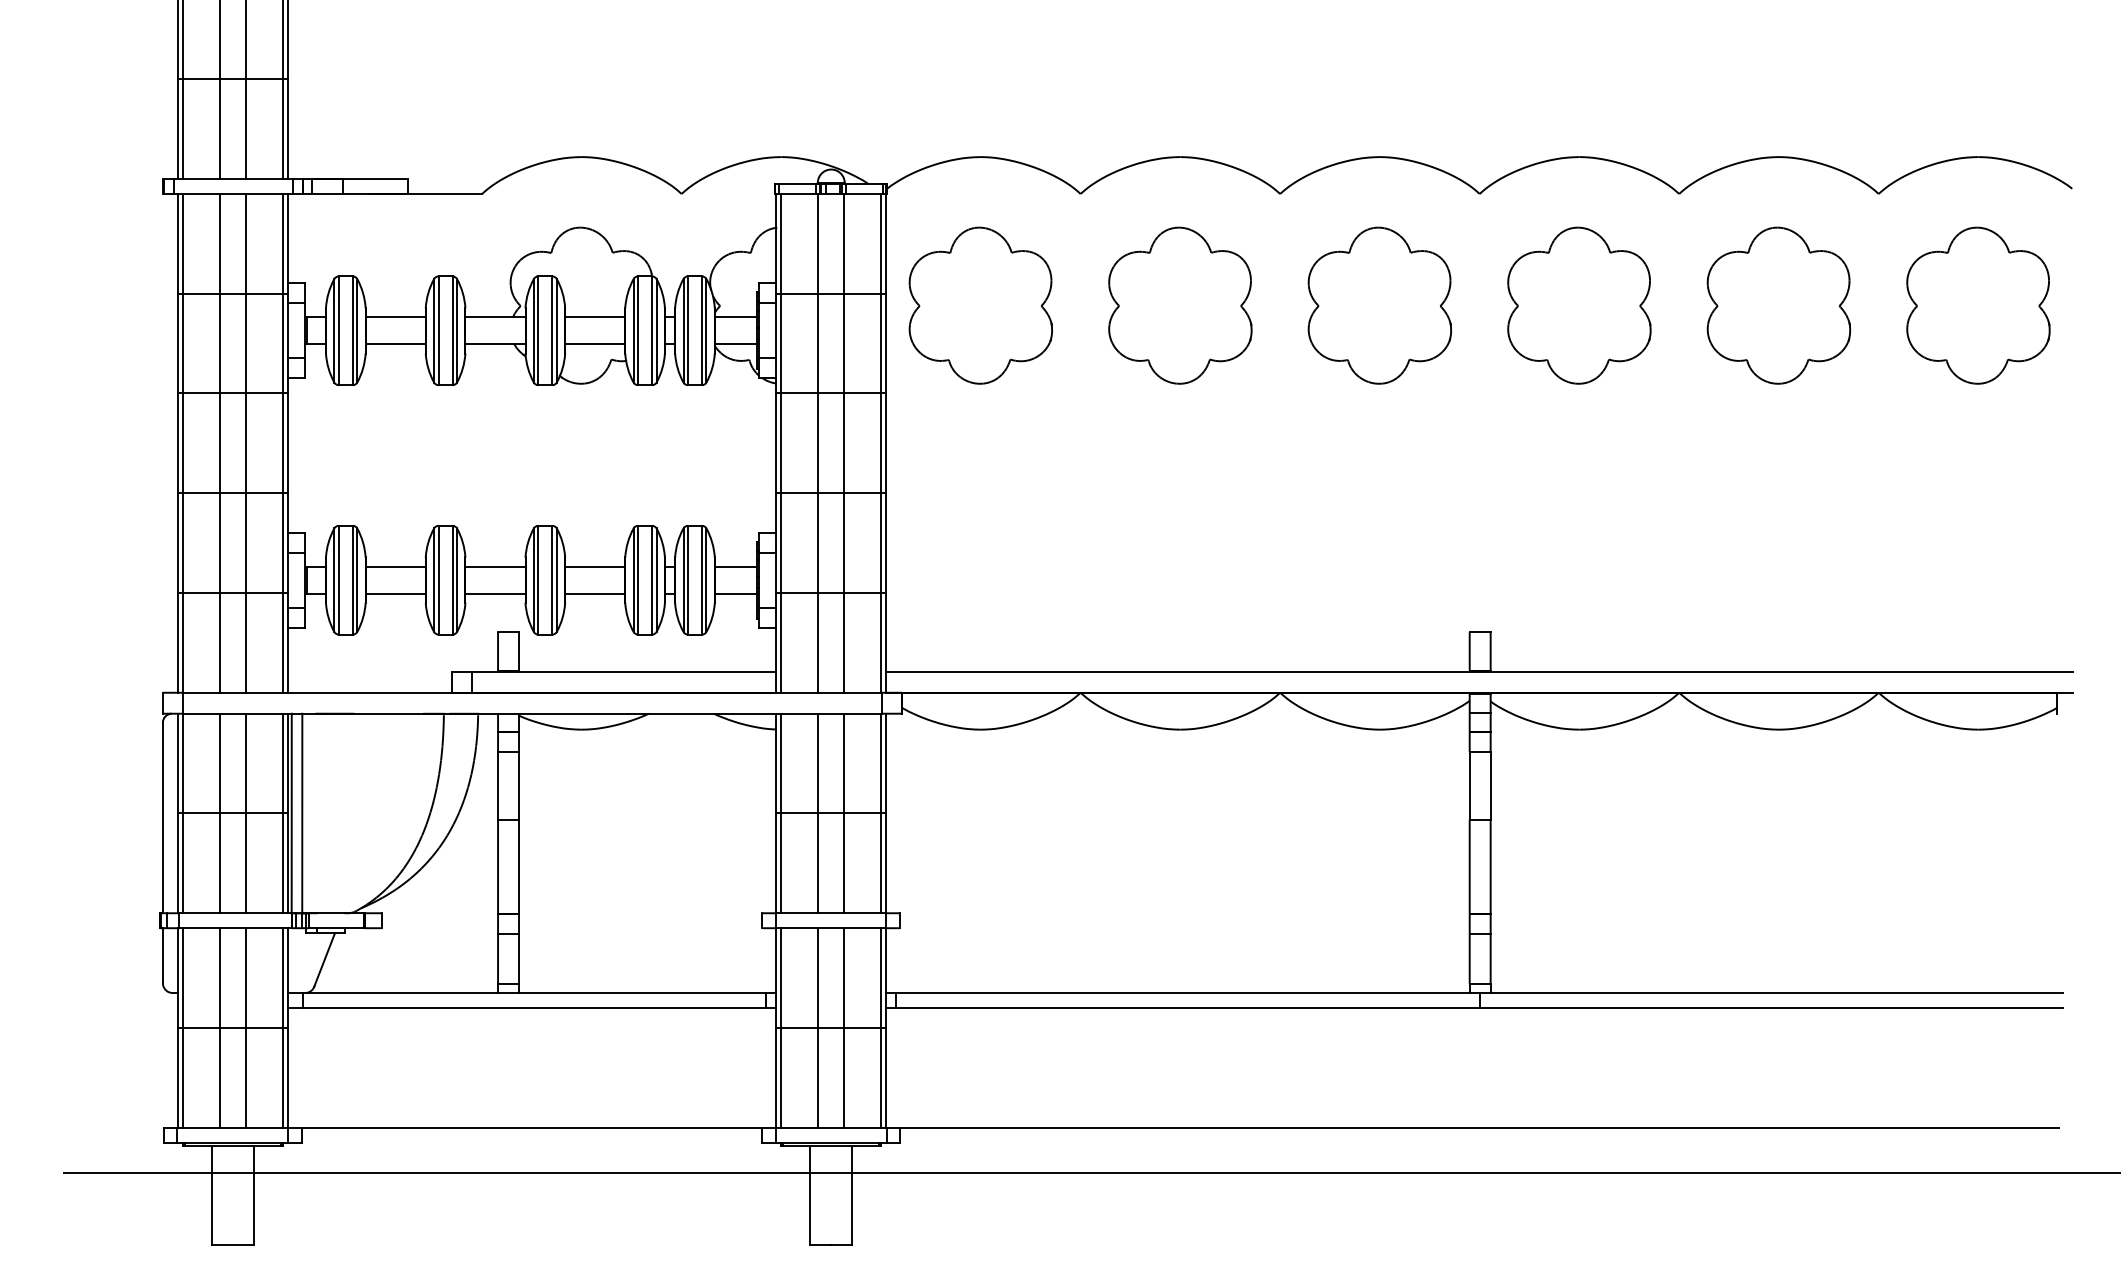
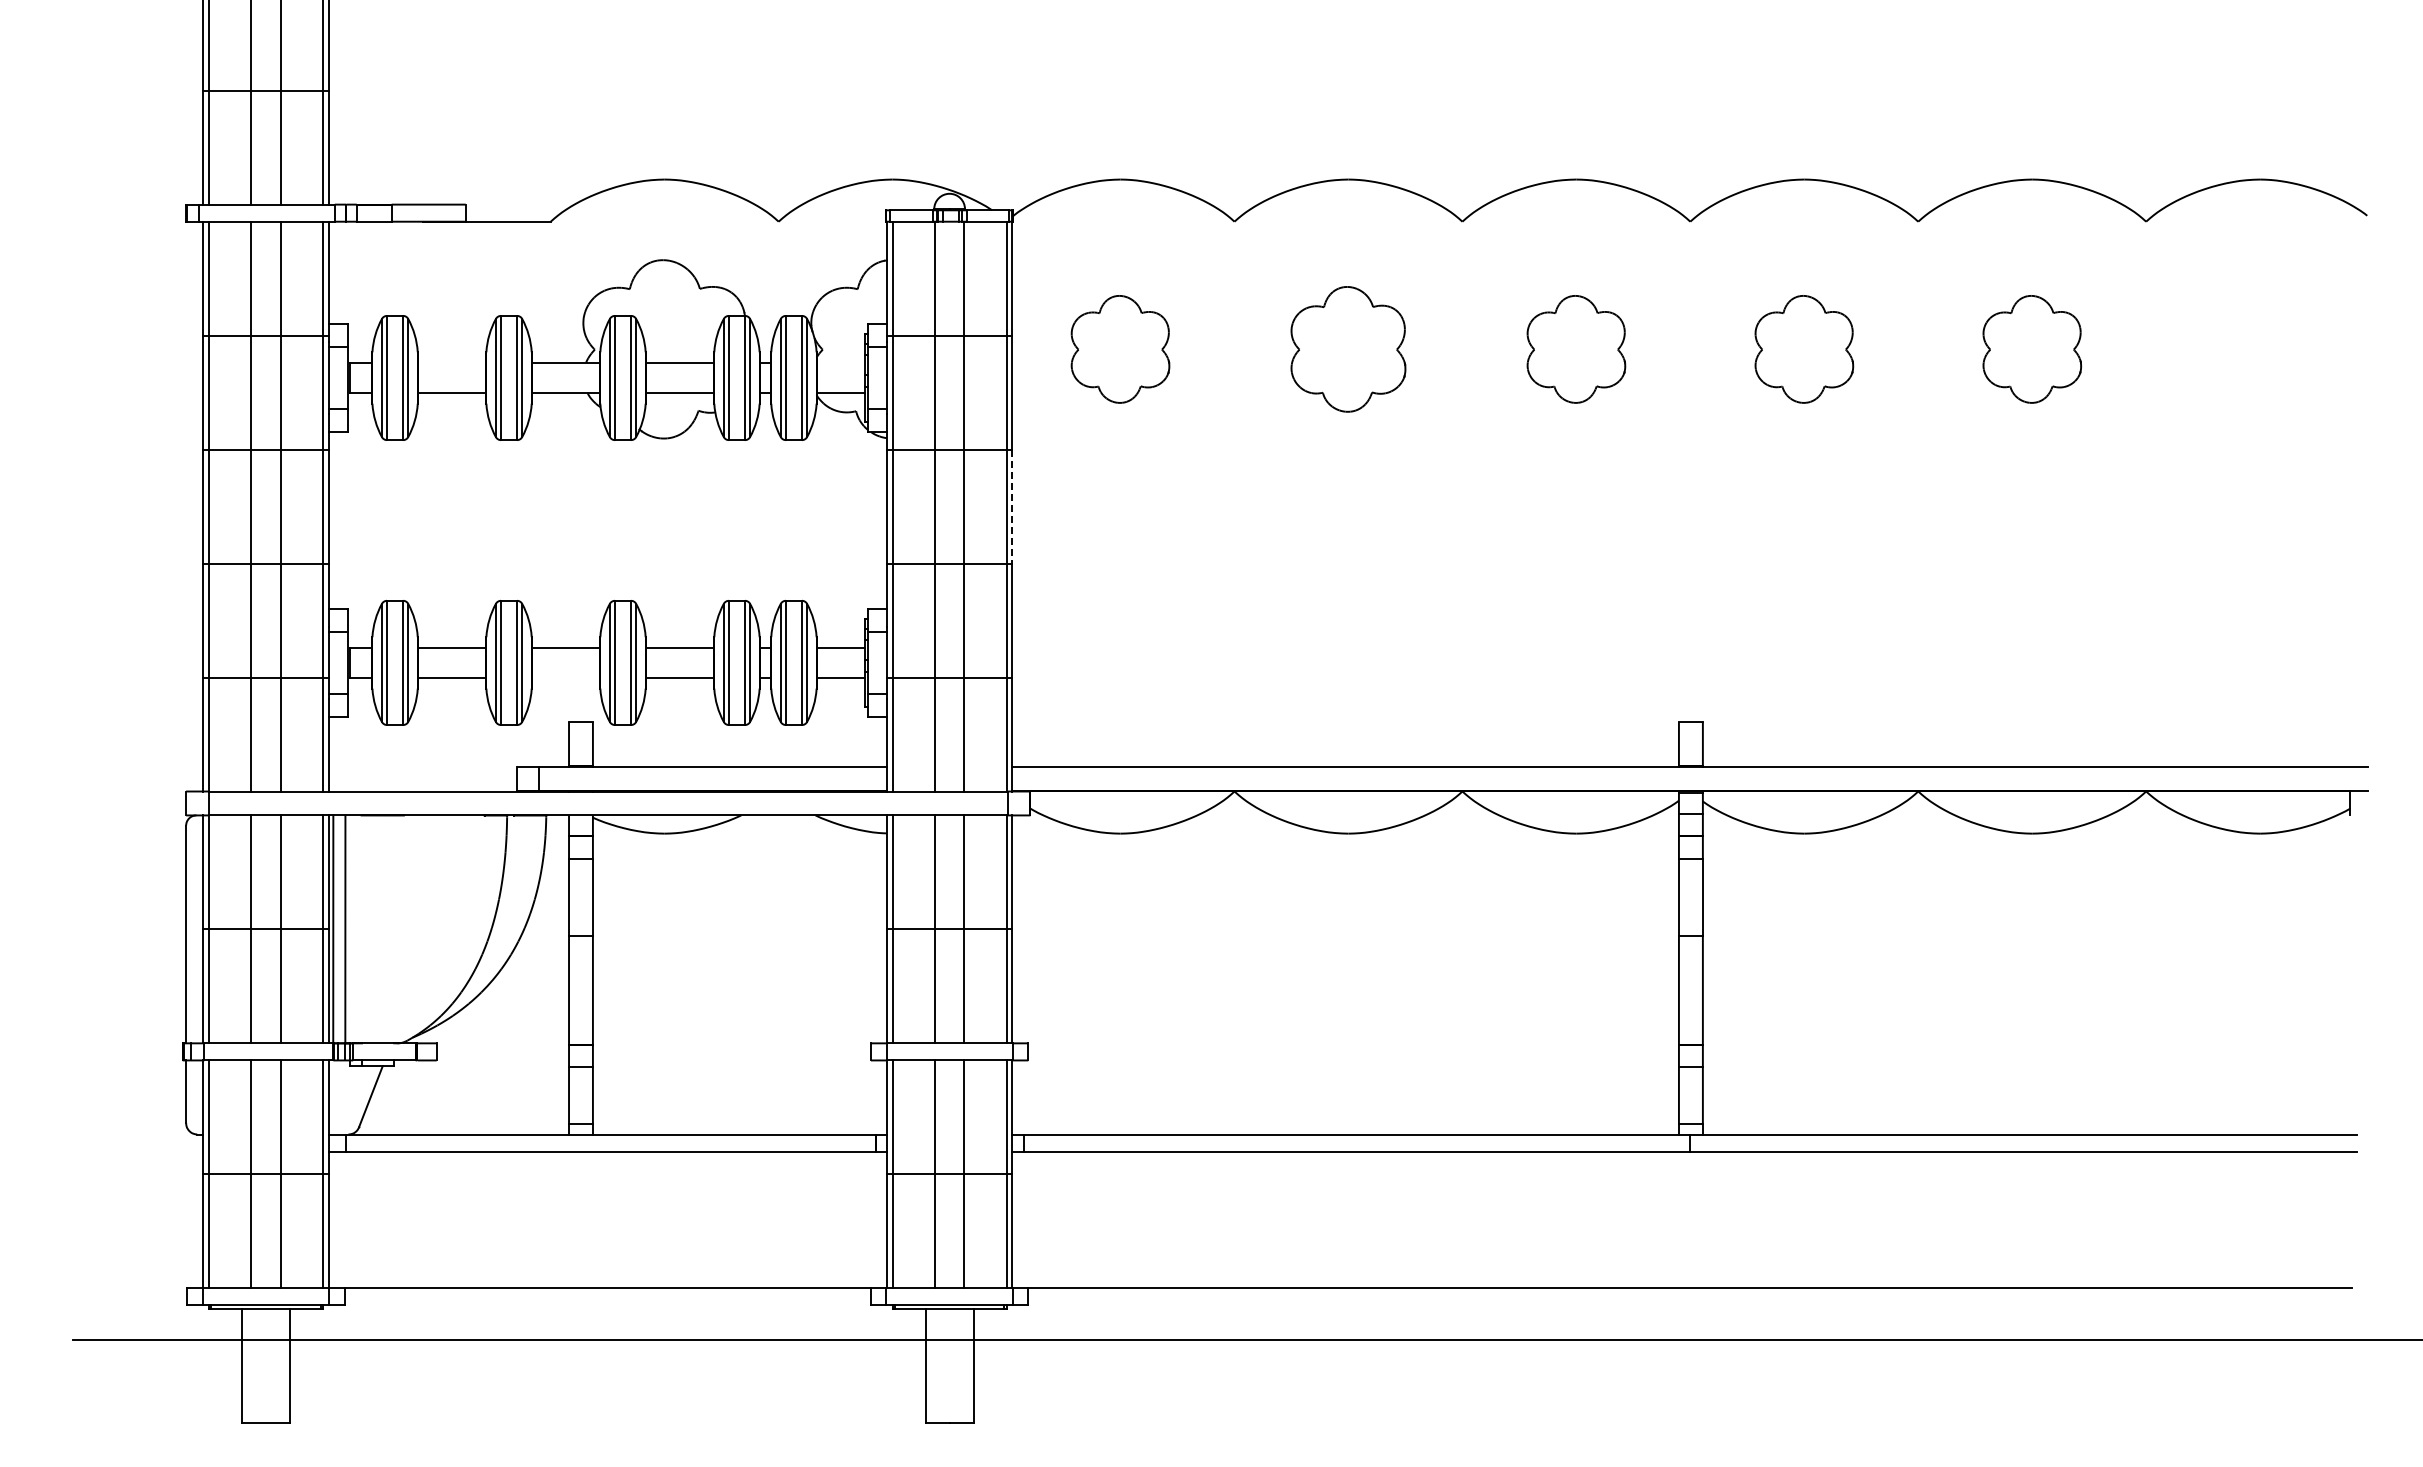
part: (980, 305) -> (1120, 349), size x0.6
part: (1180, 305) -> (1348, 349), size x0.7
part: (1380, 305) -> (1576, 349), size x0.6
part: (1579, 305) -> (1804, 349), size x0.6
part: (1779, 305) -> (2032, 349), size x0.6
part: (1977, 305) -> (2259, 349), removed
line: (395, 317) -> (451, 362), removed
line: (735, 317) -> (840, 362), removed
line: (886, 443) -> (1012, 506), solid -> dashed
line: (494, 593) -> (565, 678), removed

